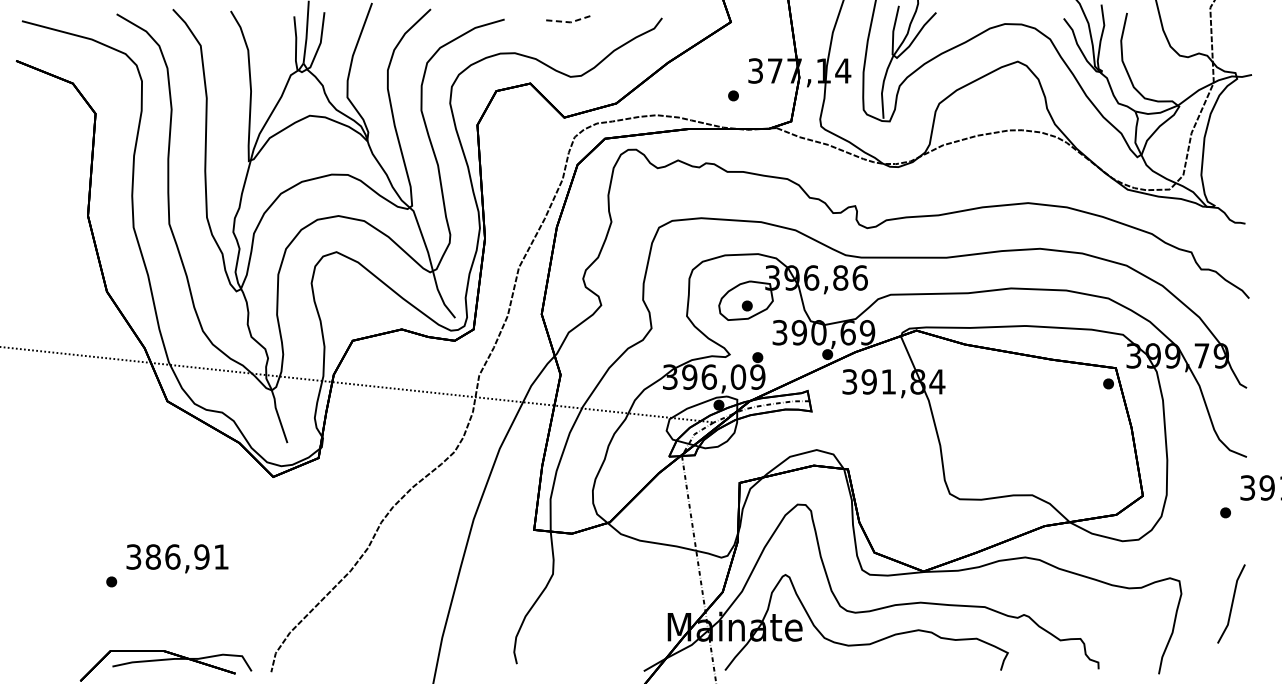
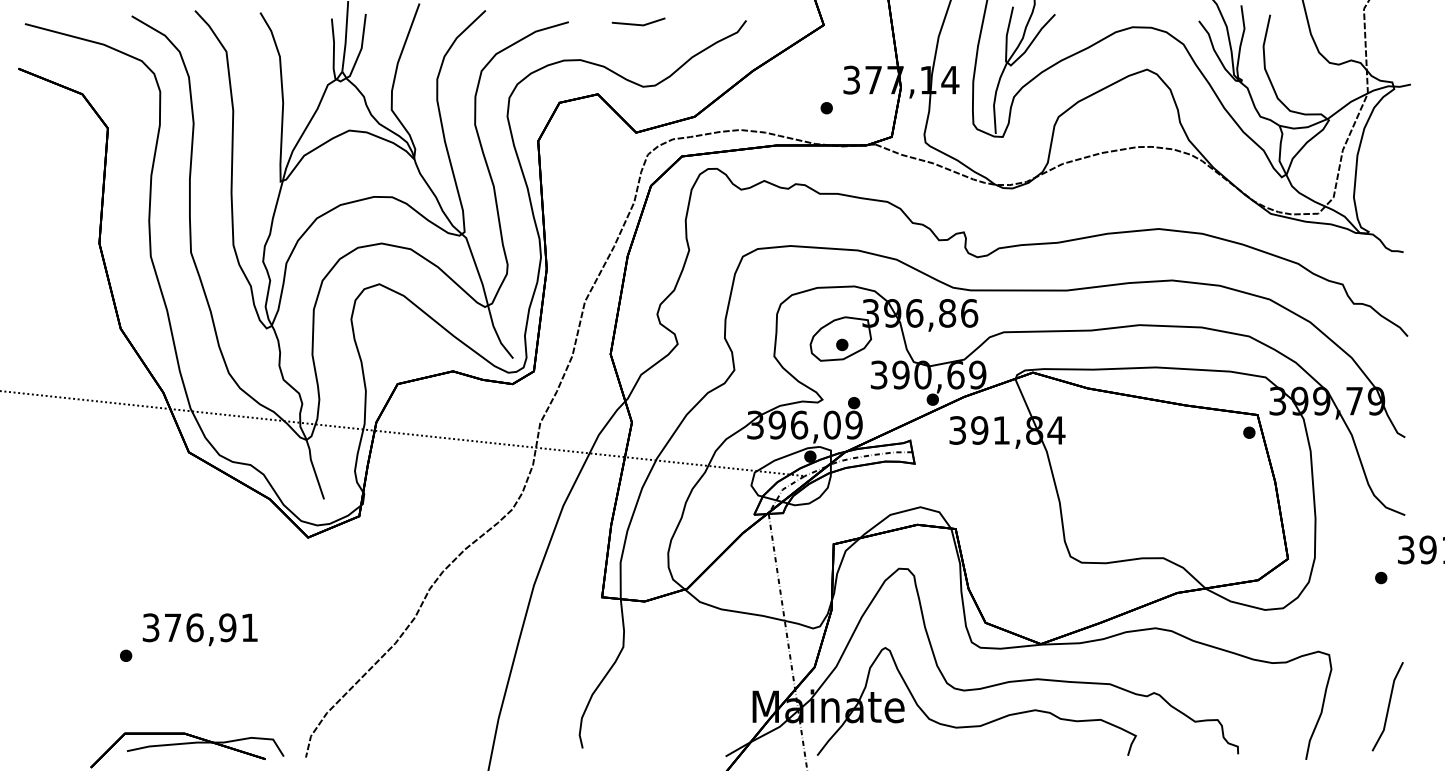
line: (567, 22) -> (639, 25), dashed -> solid
text: (152, 556) -> (172, 627), 386,91 -> 376,91
line: (1231, 603) -> (1387, 706), moved

